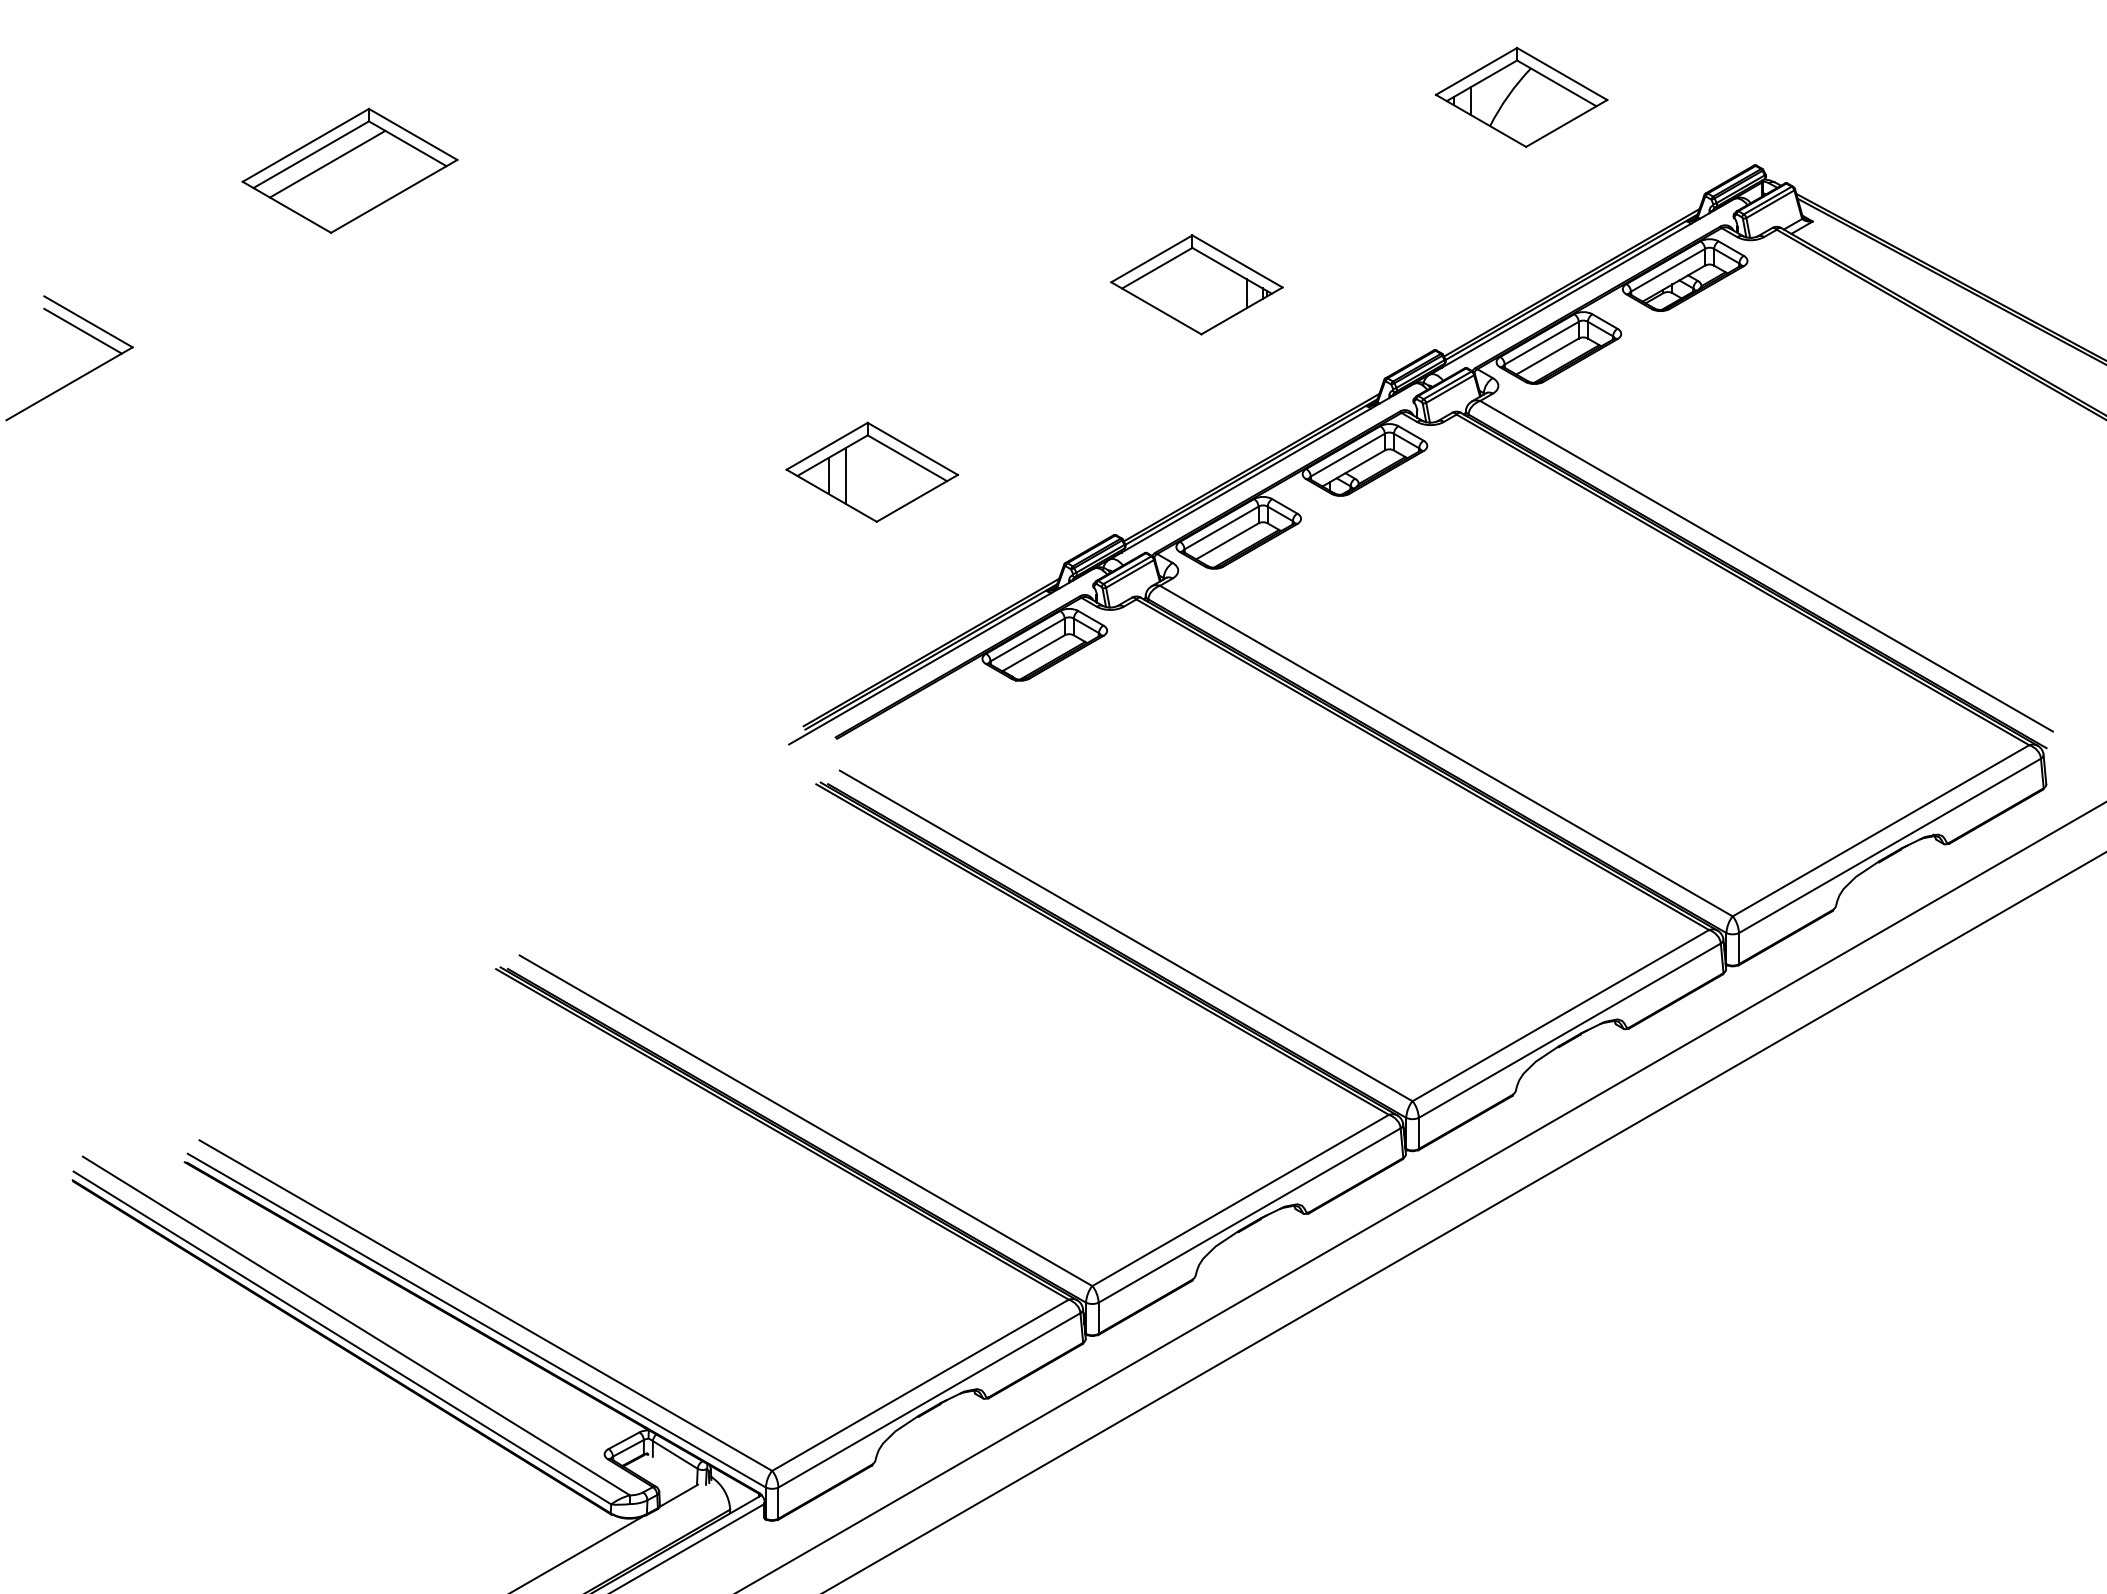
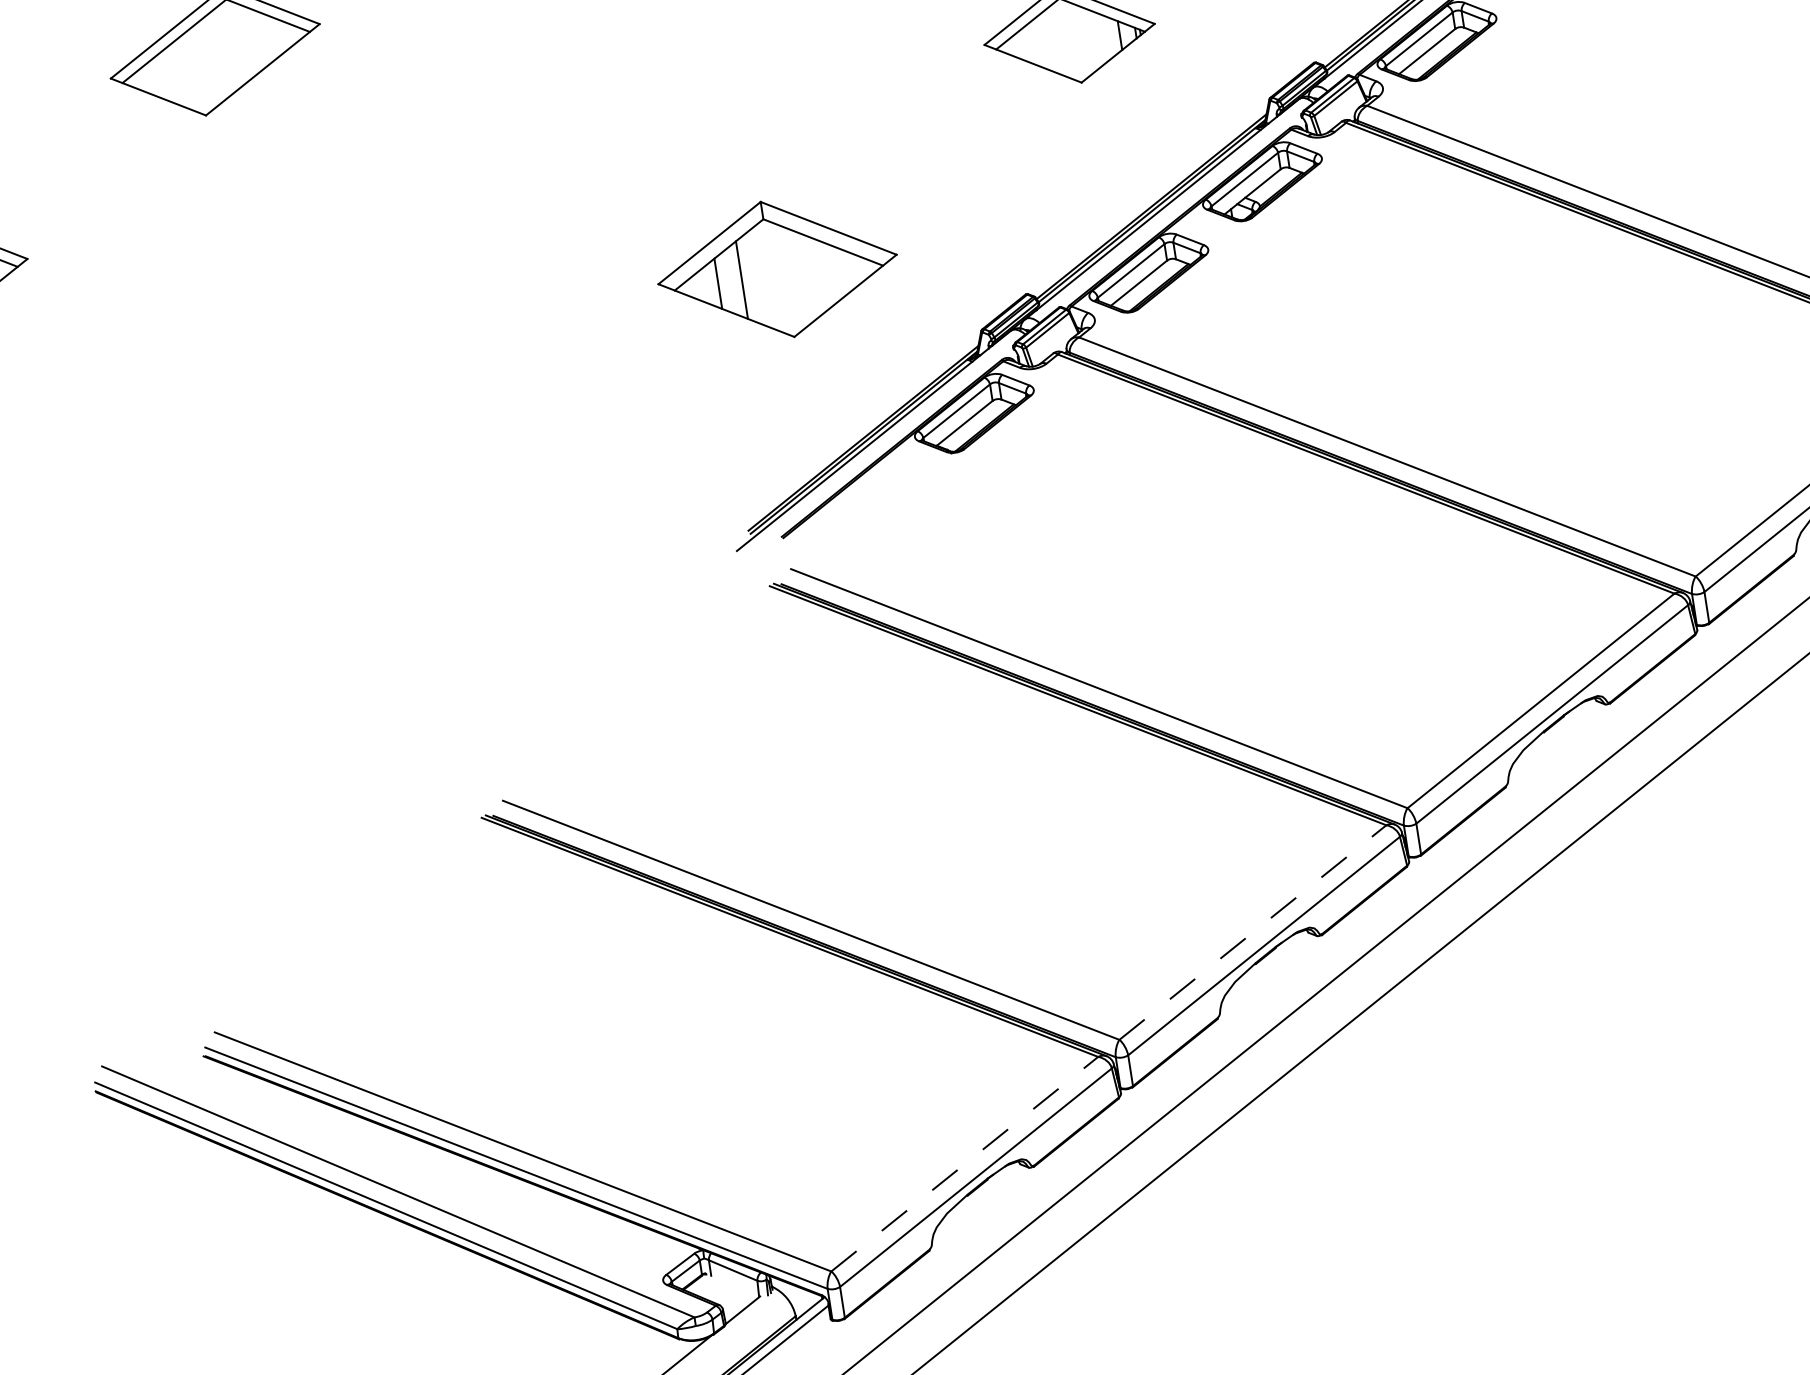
line: (327, 163) -> (191, 47), removed
part: (871, 471) -> (776, 268), size x1.4
line: (1241, 1200) -> (1253, 932), solid -> dashed
line: (920, 1385) -> (964, 1164), solid -> dashed

